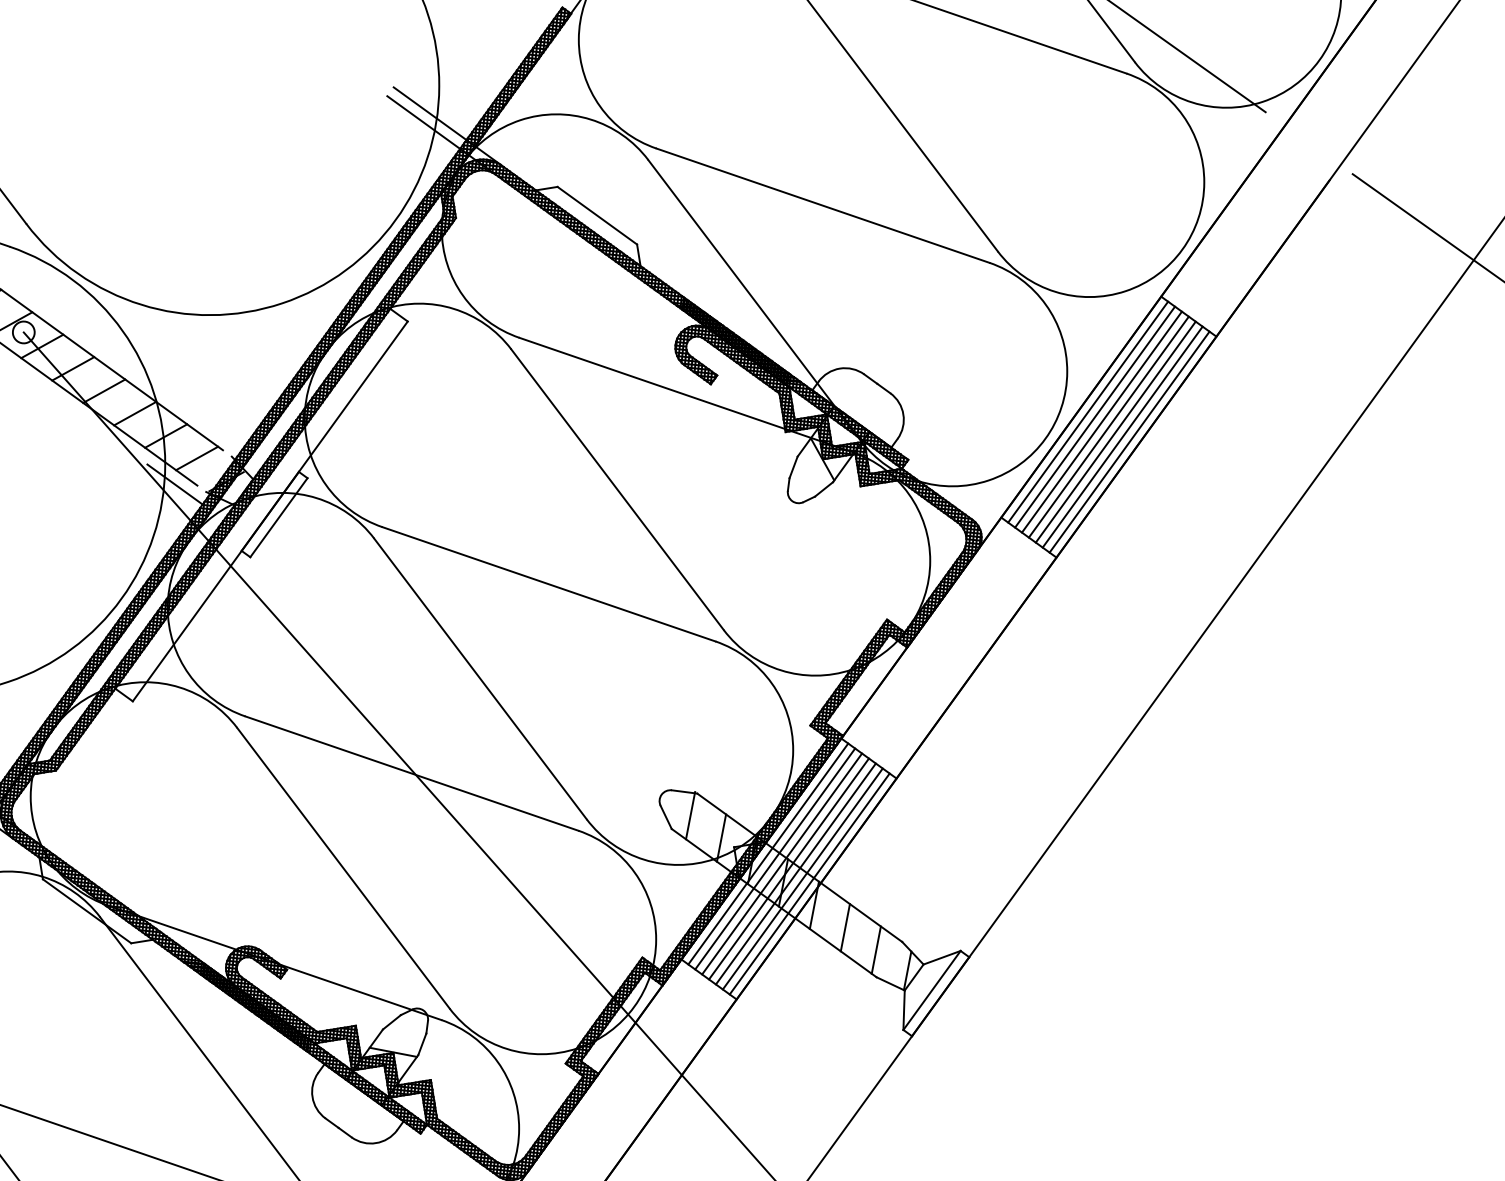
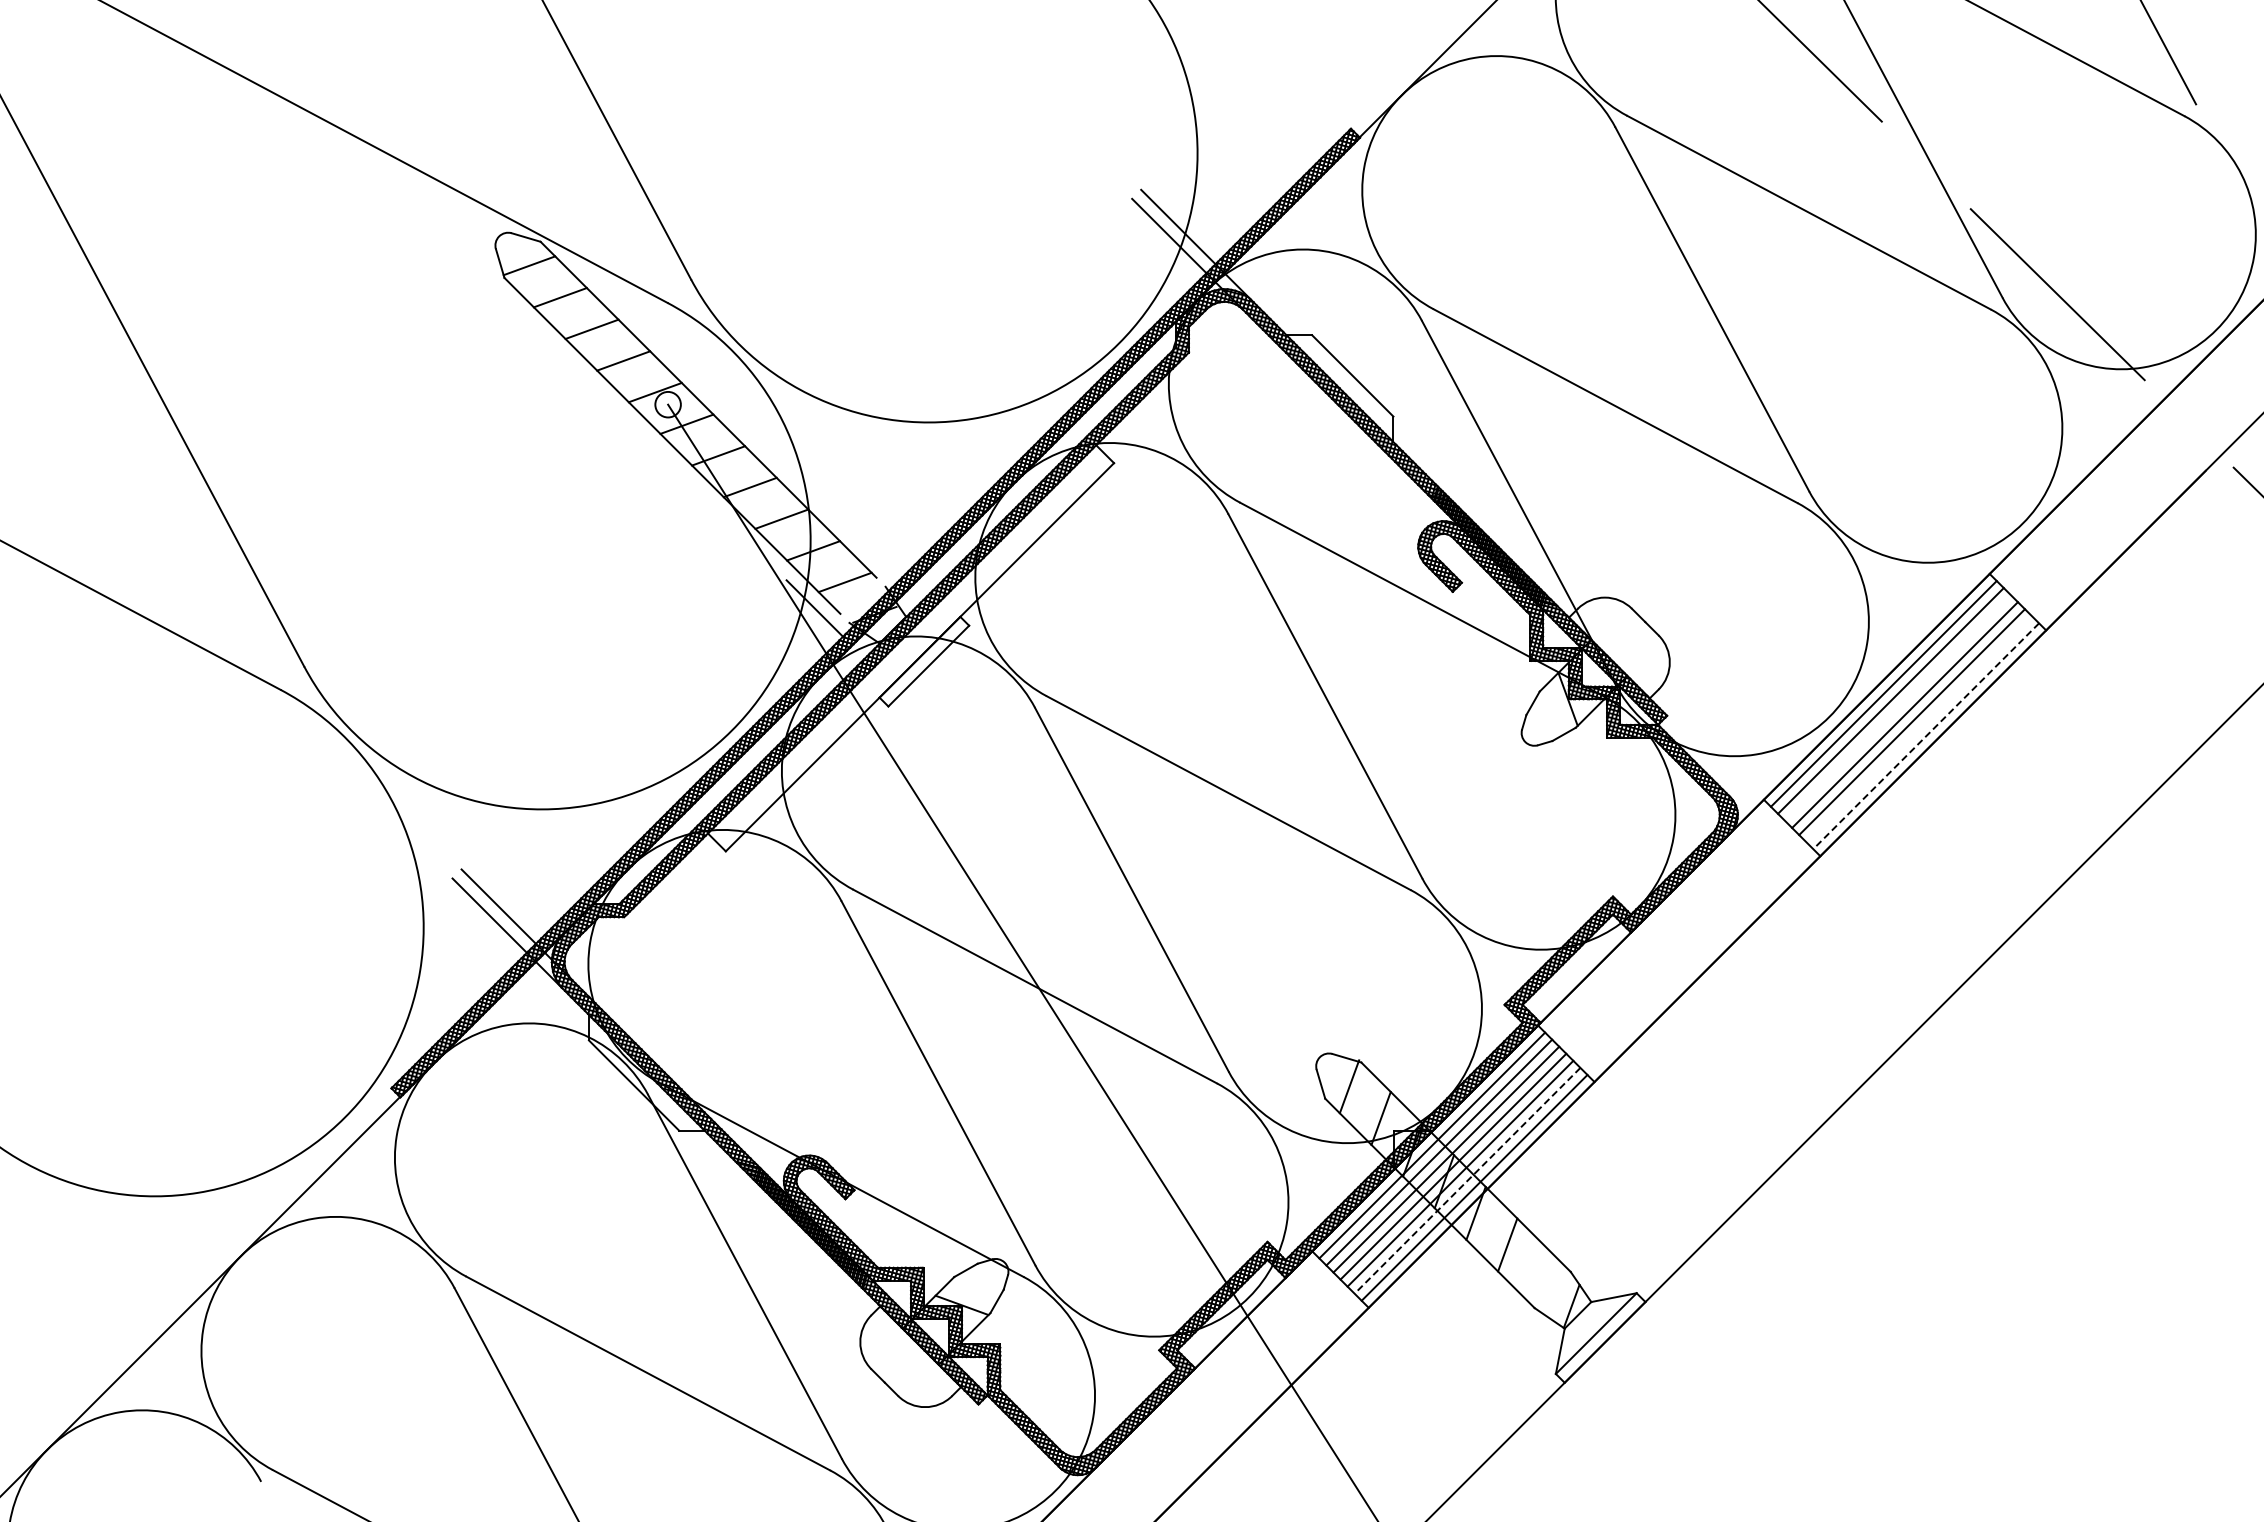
line: (1101, 421) -> (1897, 707), removed
line: (1123, 437) -> (1919, 729), removed
line: (1129, 442) -> (1926, 736), solid -> dashed
line: (802, 878) -> (1467, 1180), solid -> dashed
line: (875, 950) -> (1538, 1276), removed

